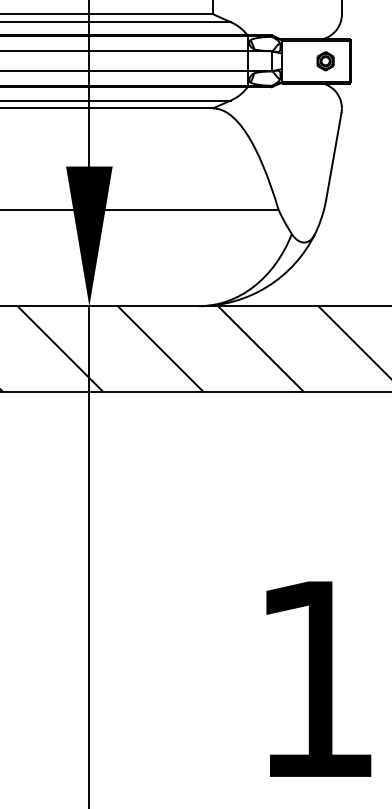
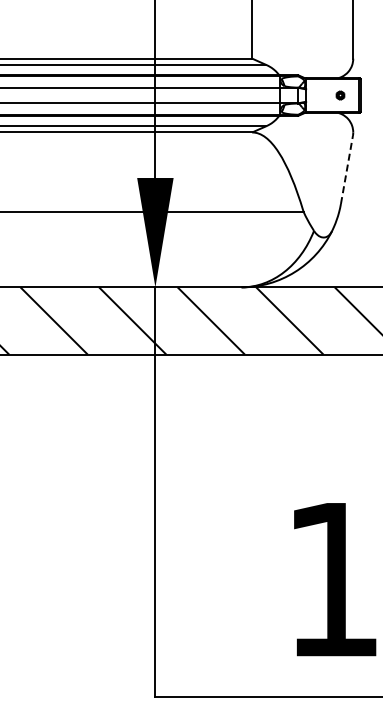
part: (325, 61) -> (340, 95), size x0.6
line: (333, 155) -> (346, 169), solid -> dashed

